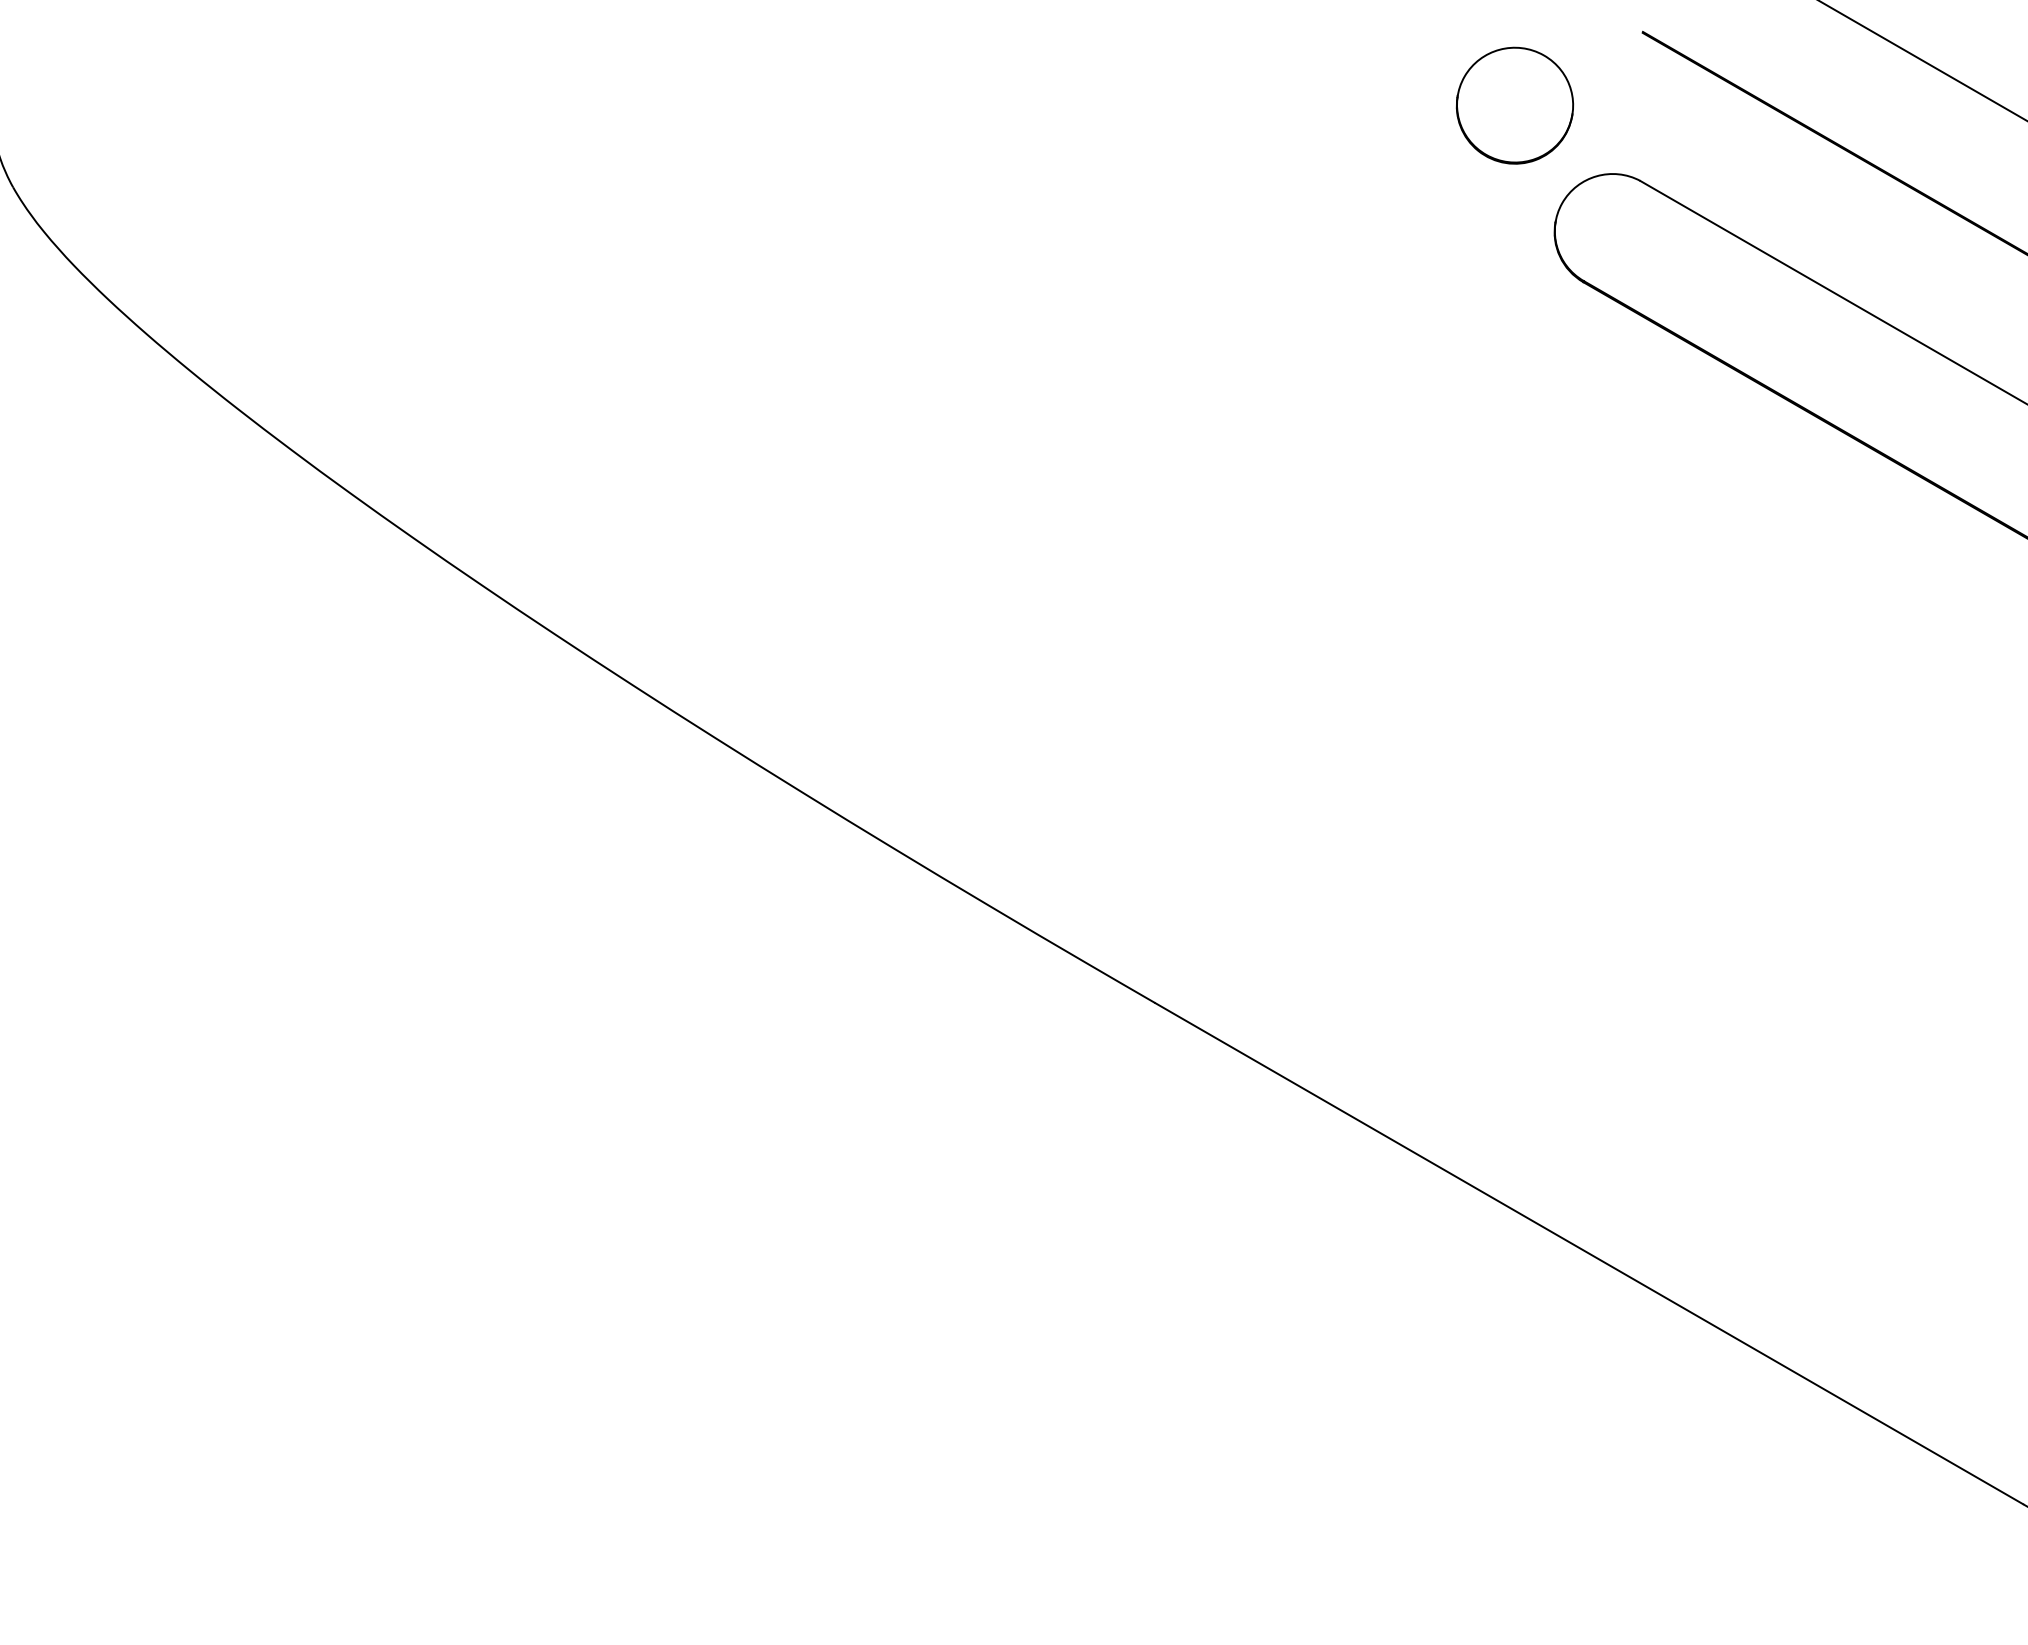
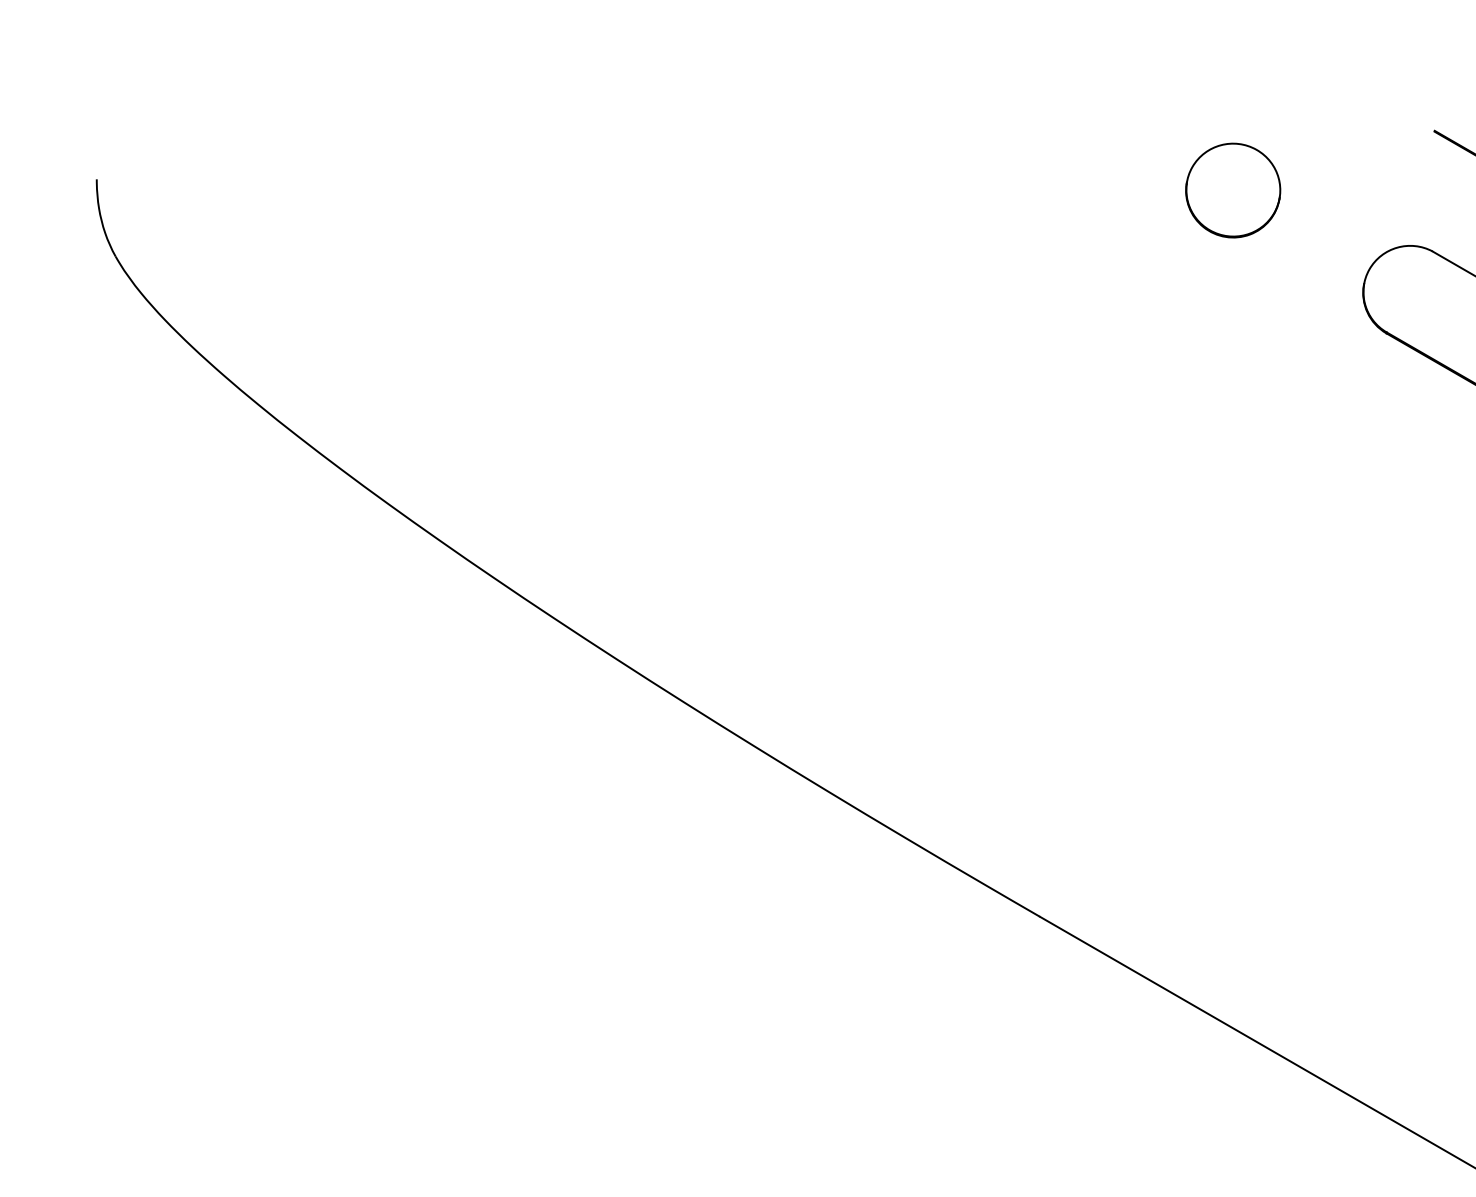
part: (1514, 105) -> (1232, 190), moved

